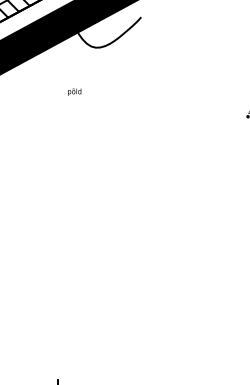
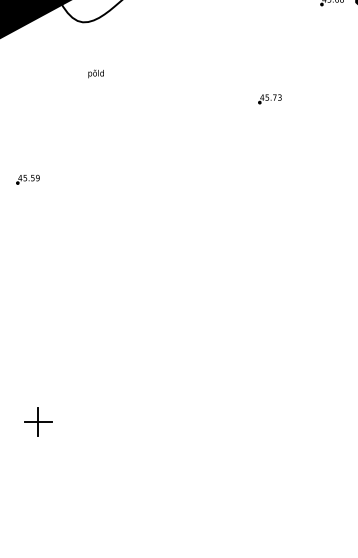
text: (74, 91) -> (95, 73), moved
part: (48, 182) -> (27, 179), added

